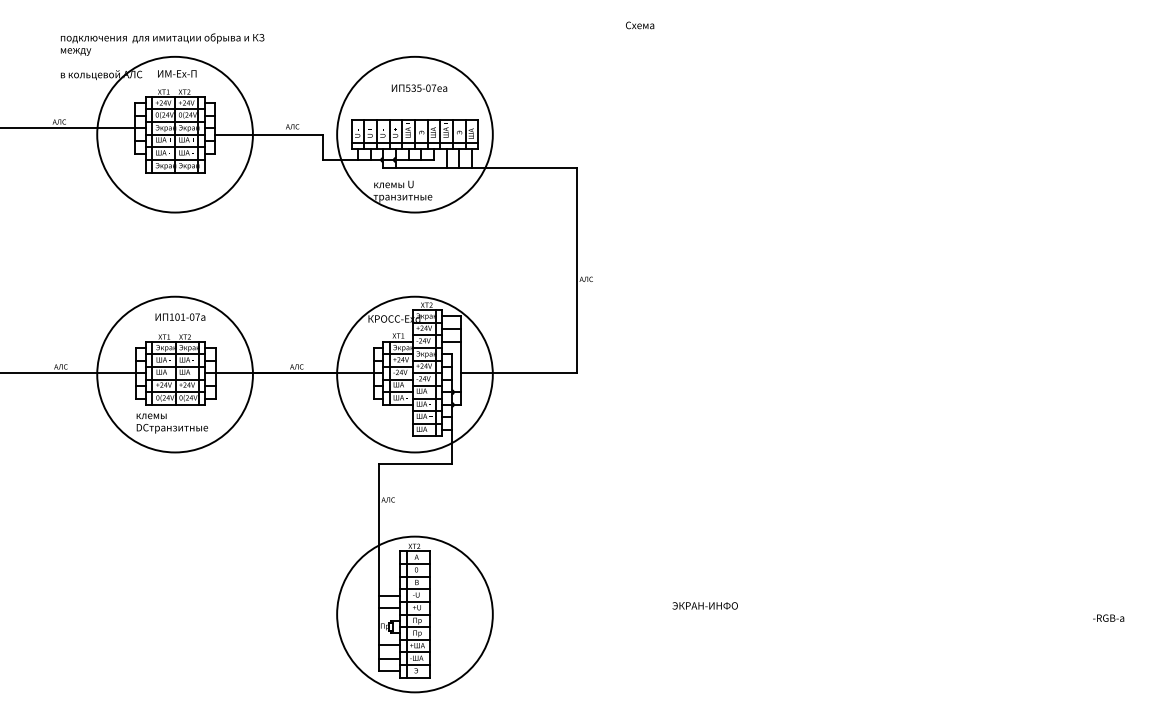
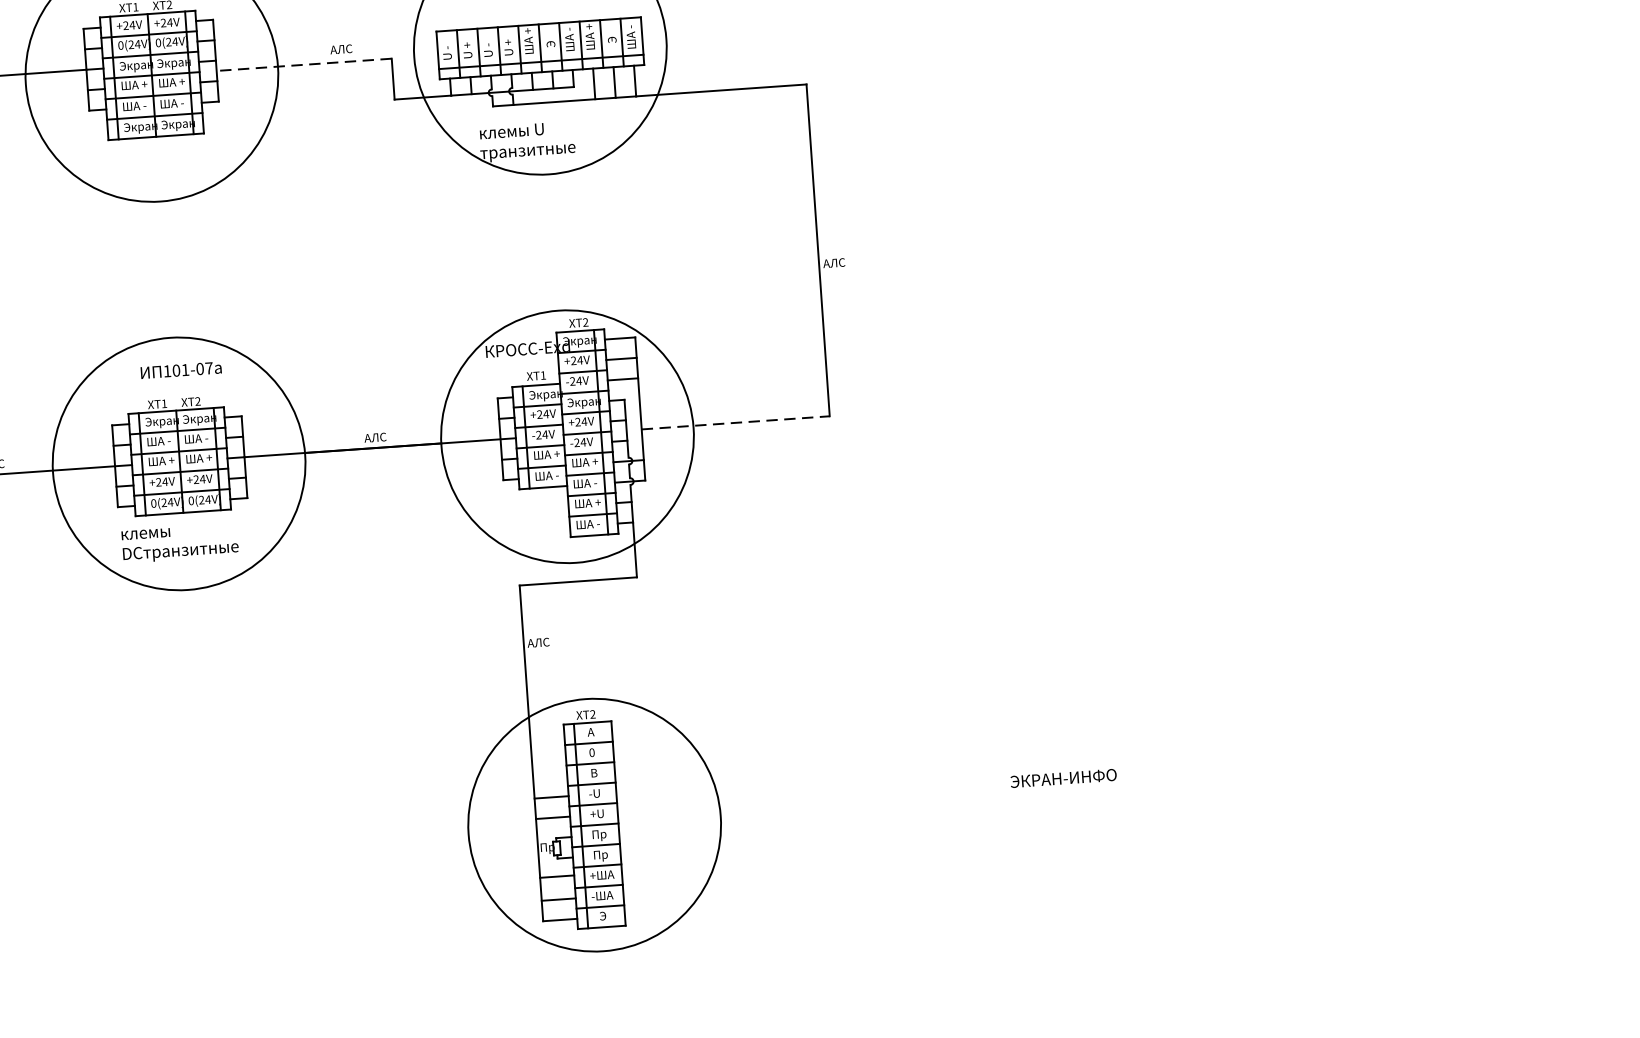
line: (268, 134) -> (303, 64), solid -> dashed
line: (519, 373) -> (736, 423), solid -> dashed

